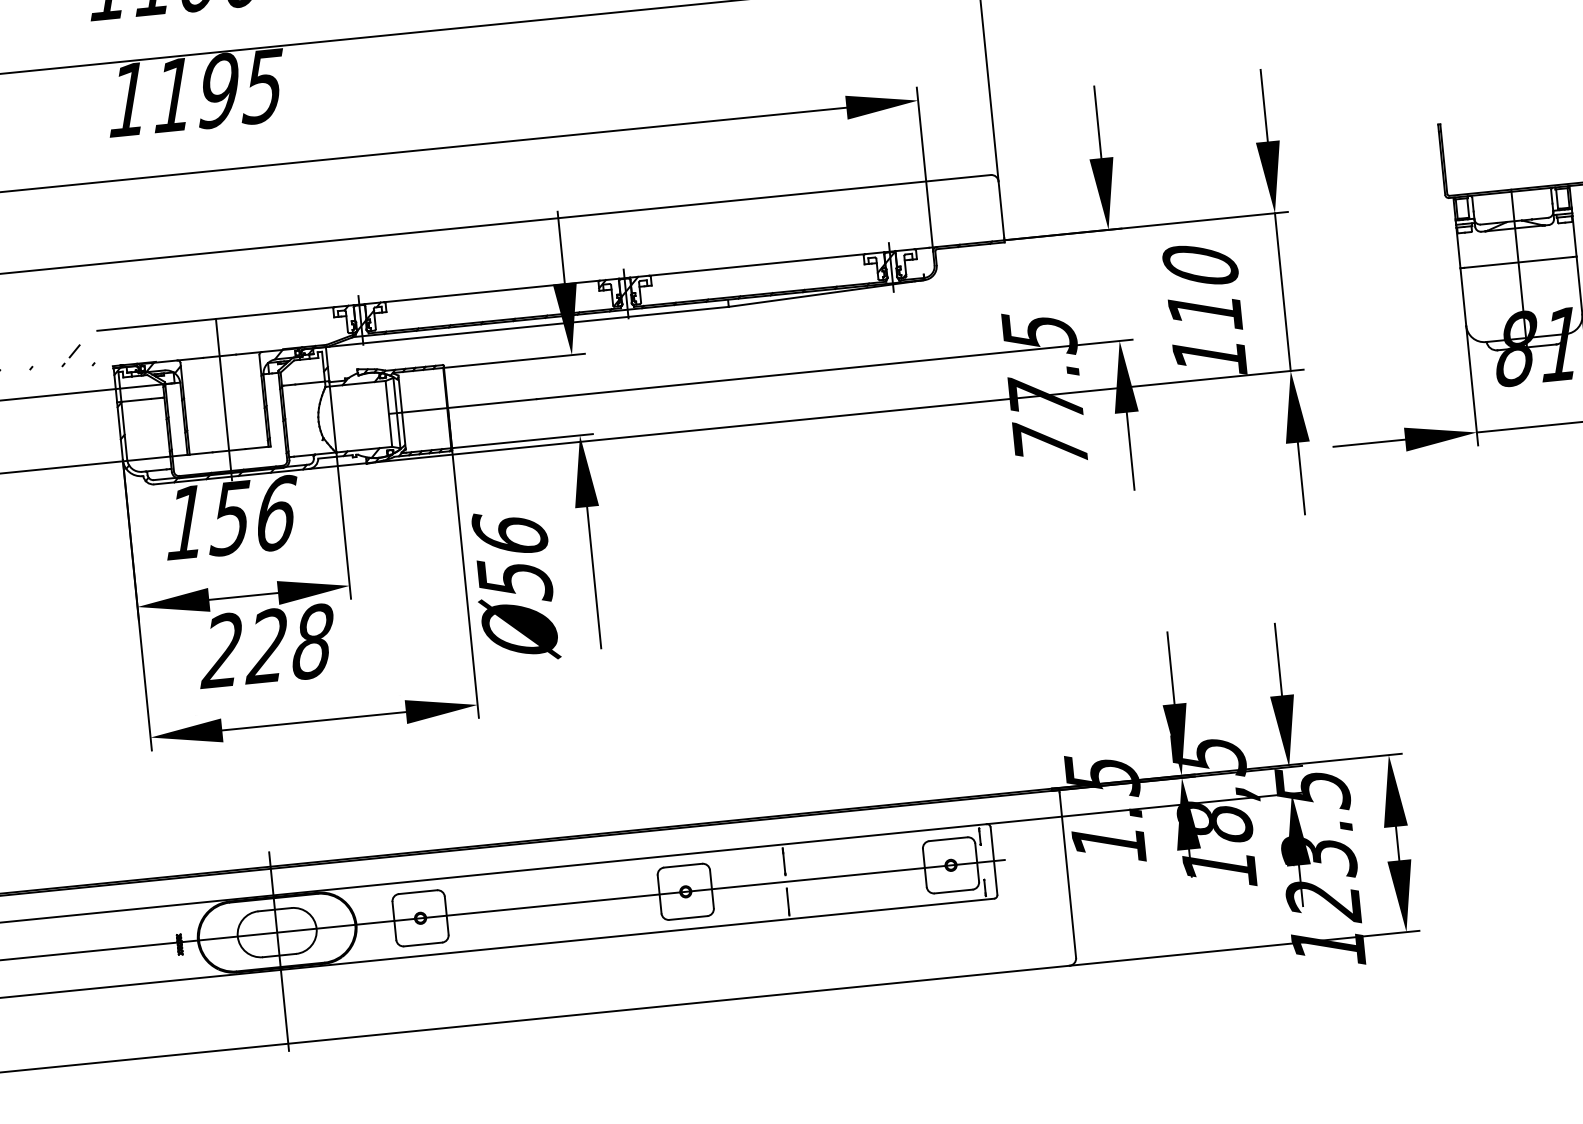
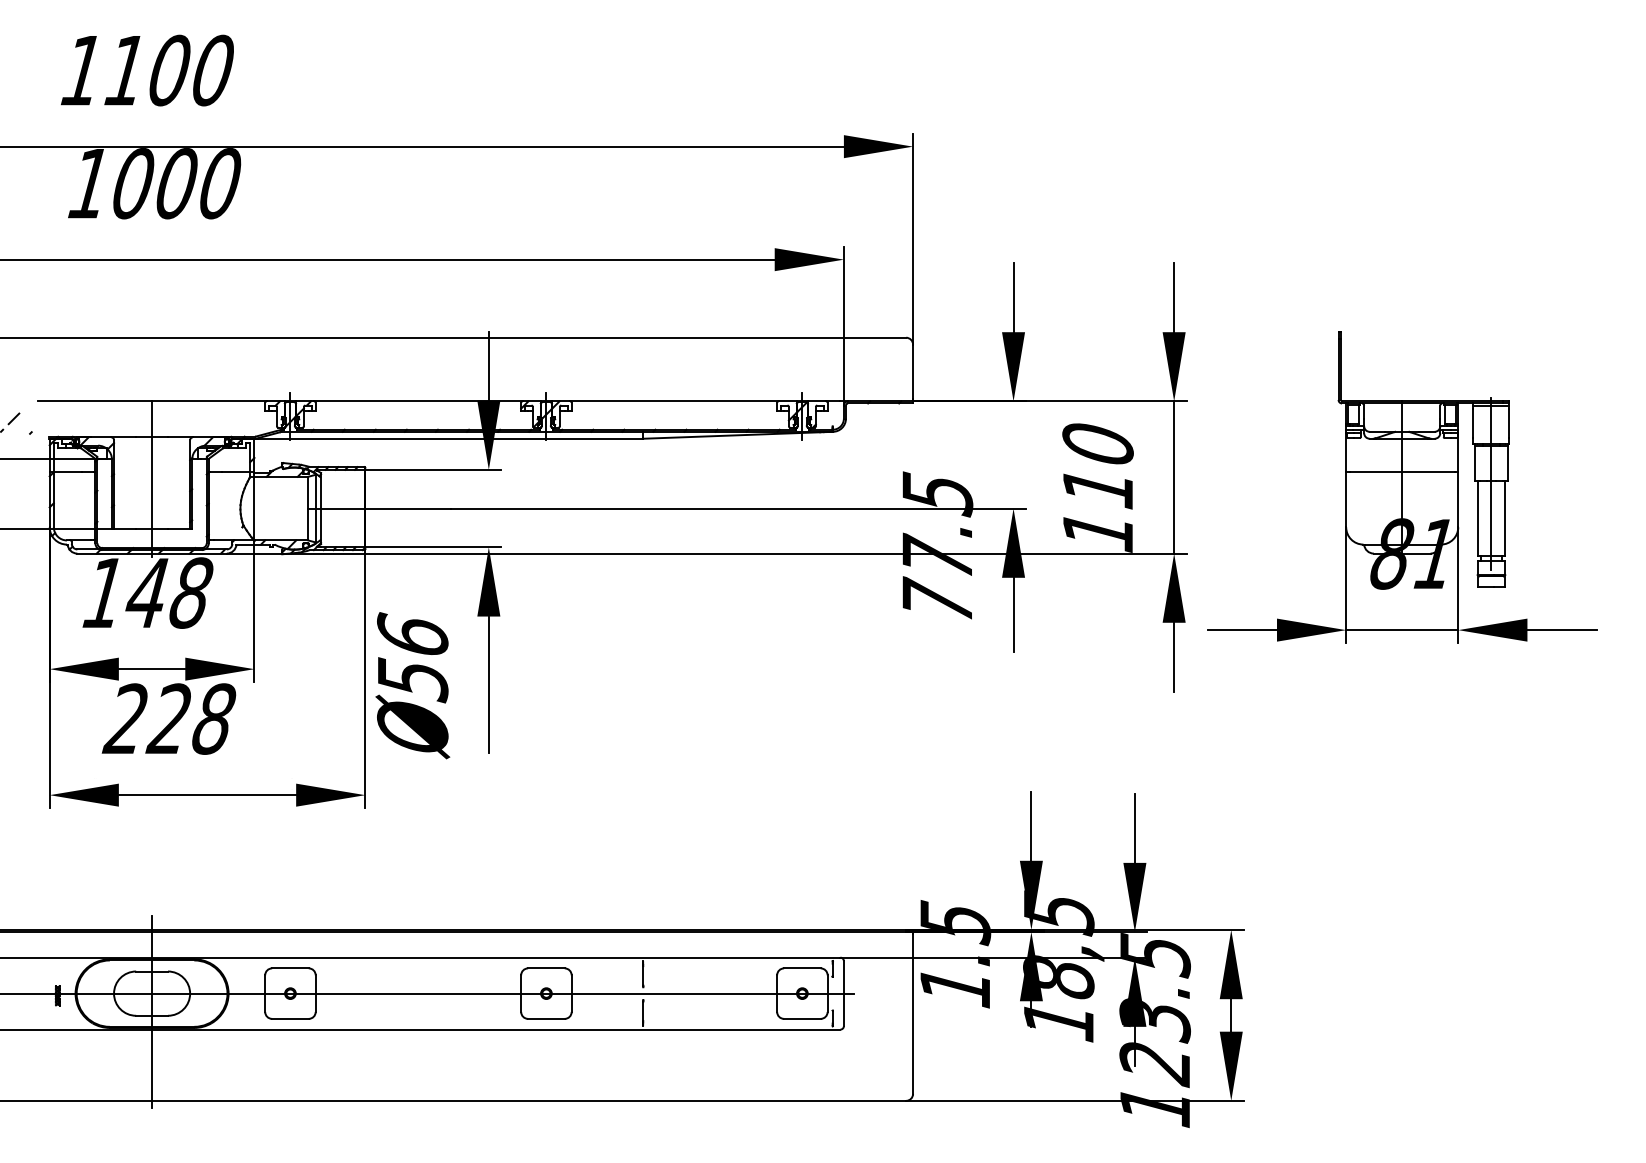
text: (218, 90) -> (176, 183), 1195 -> 1000
text: (252, 515) -> (168, 592), 156 -> 148

